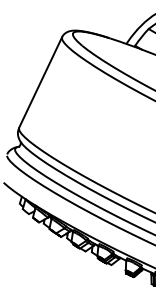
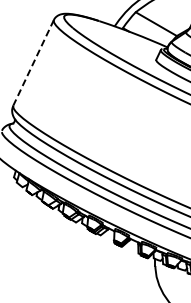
line: (40, 83) -> (33, 63), solid -> dashed

